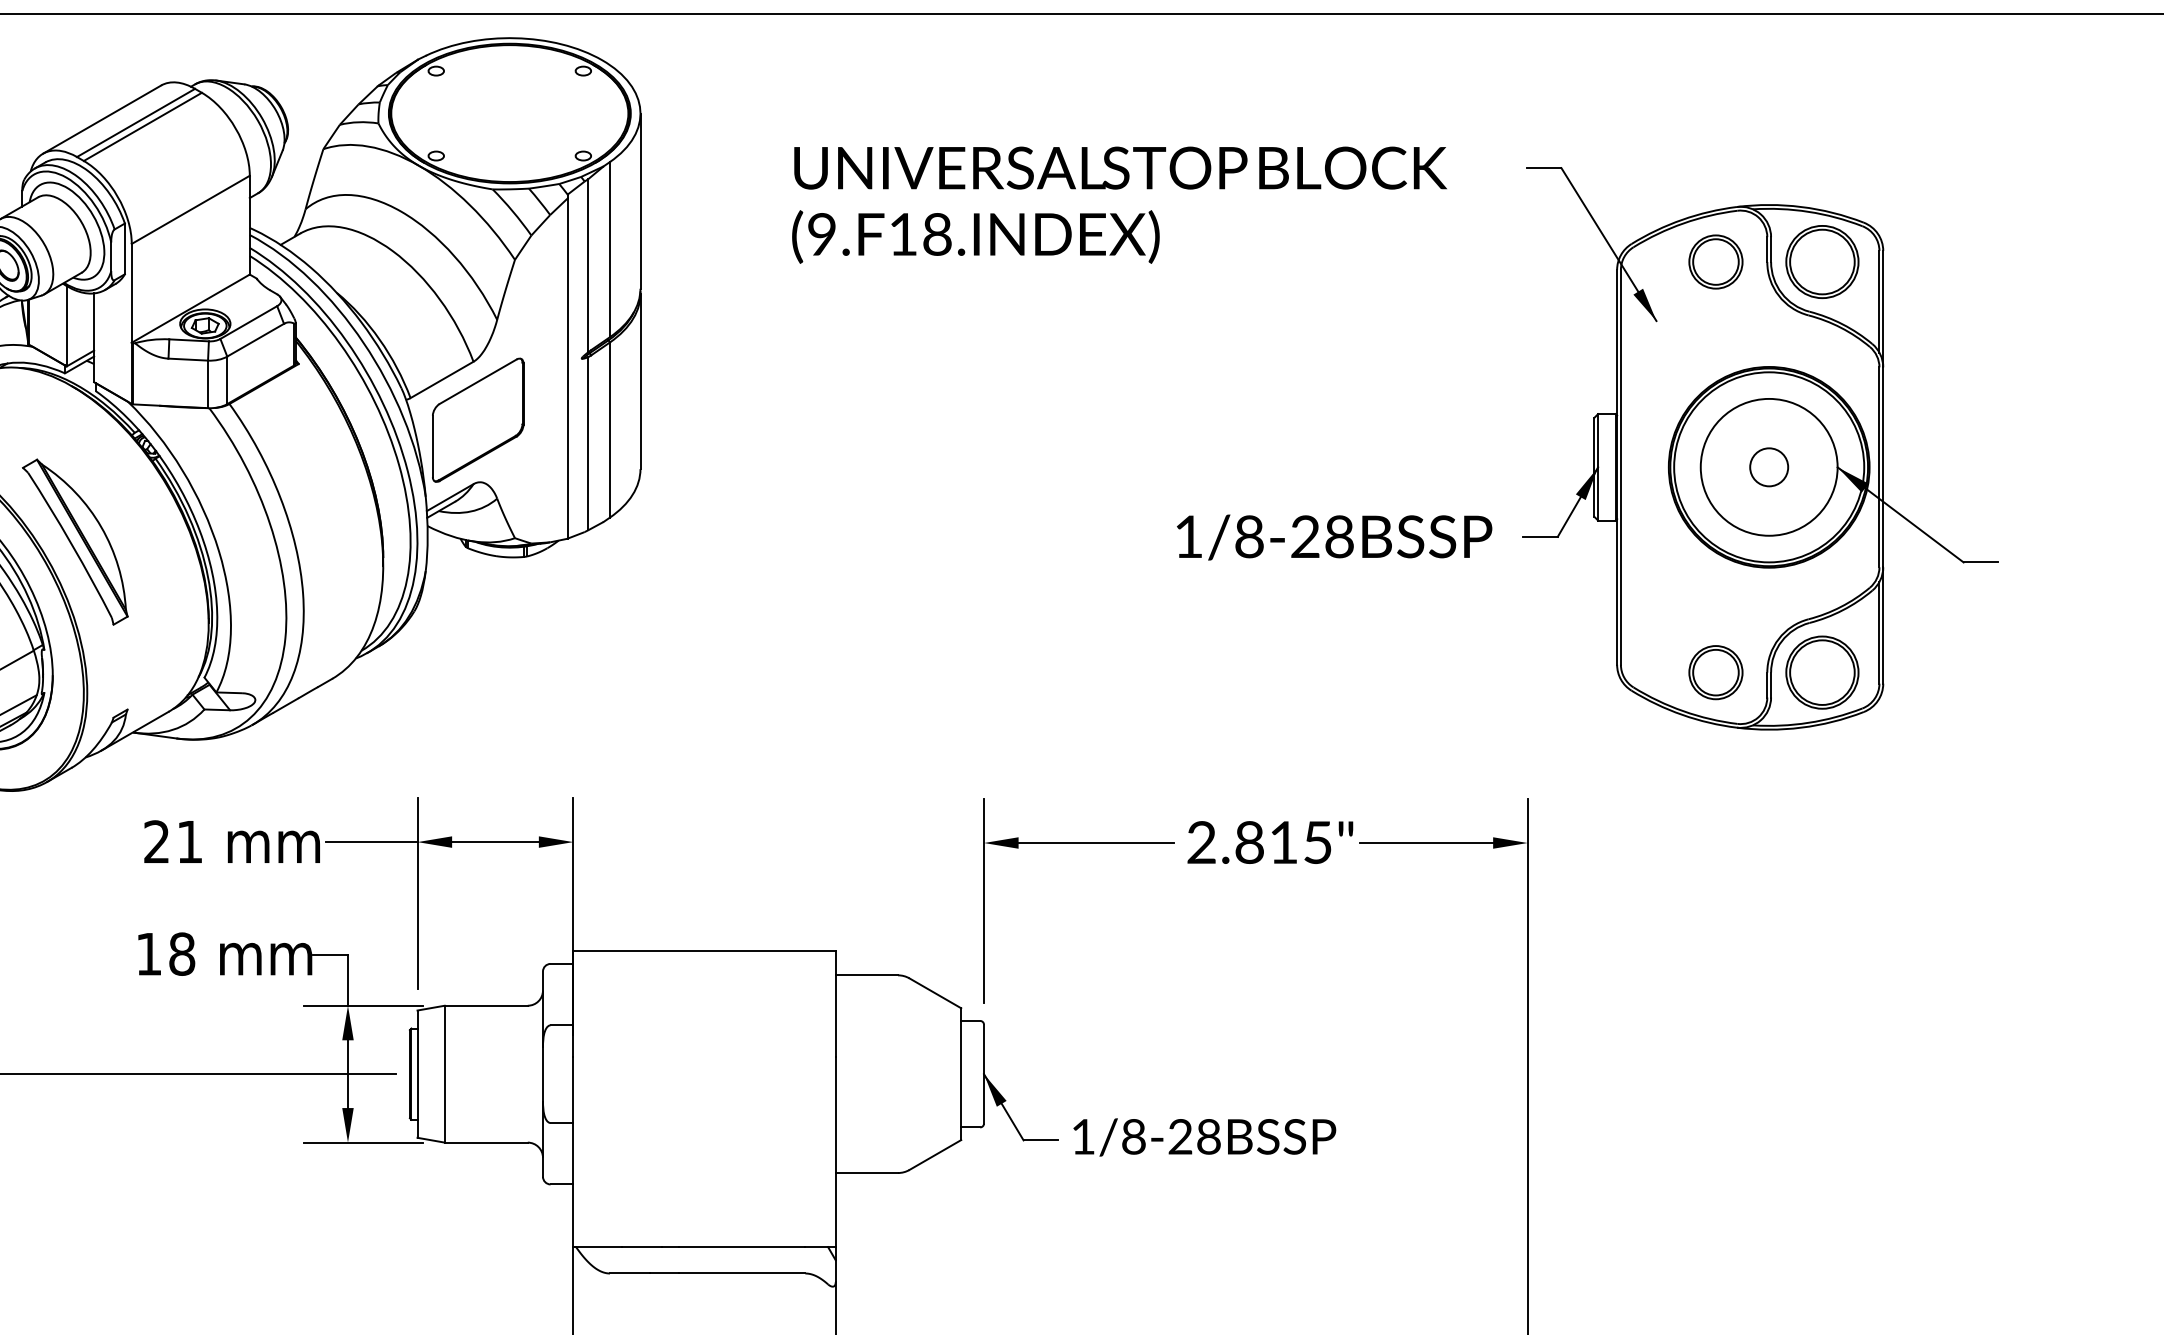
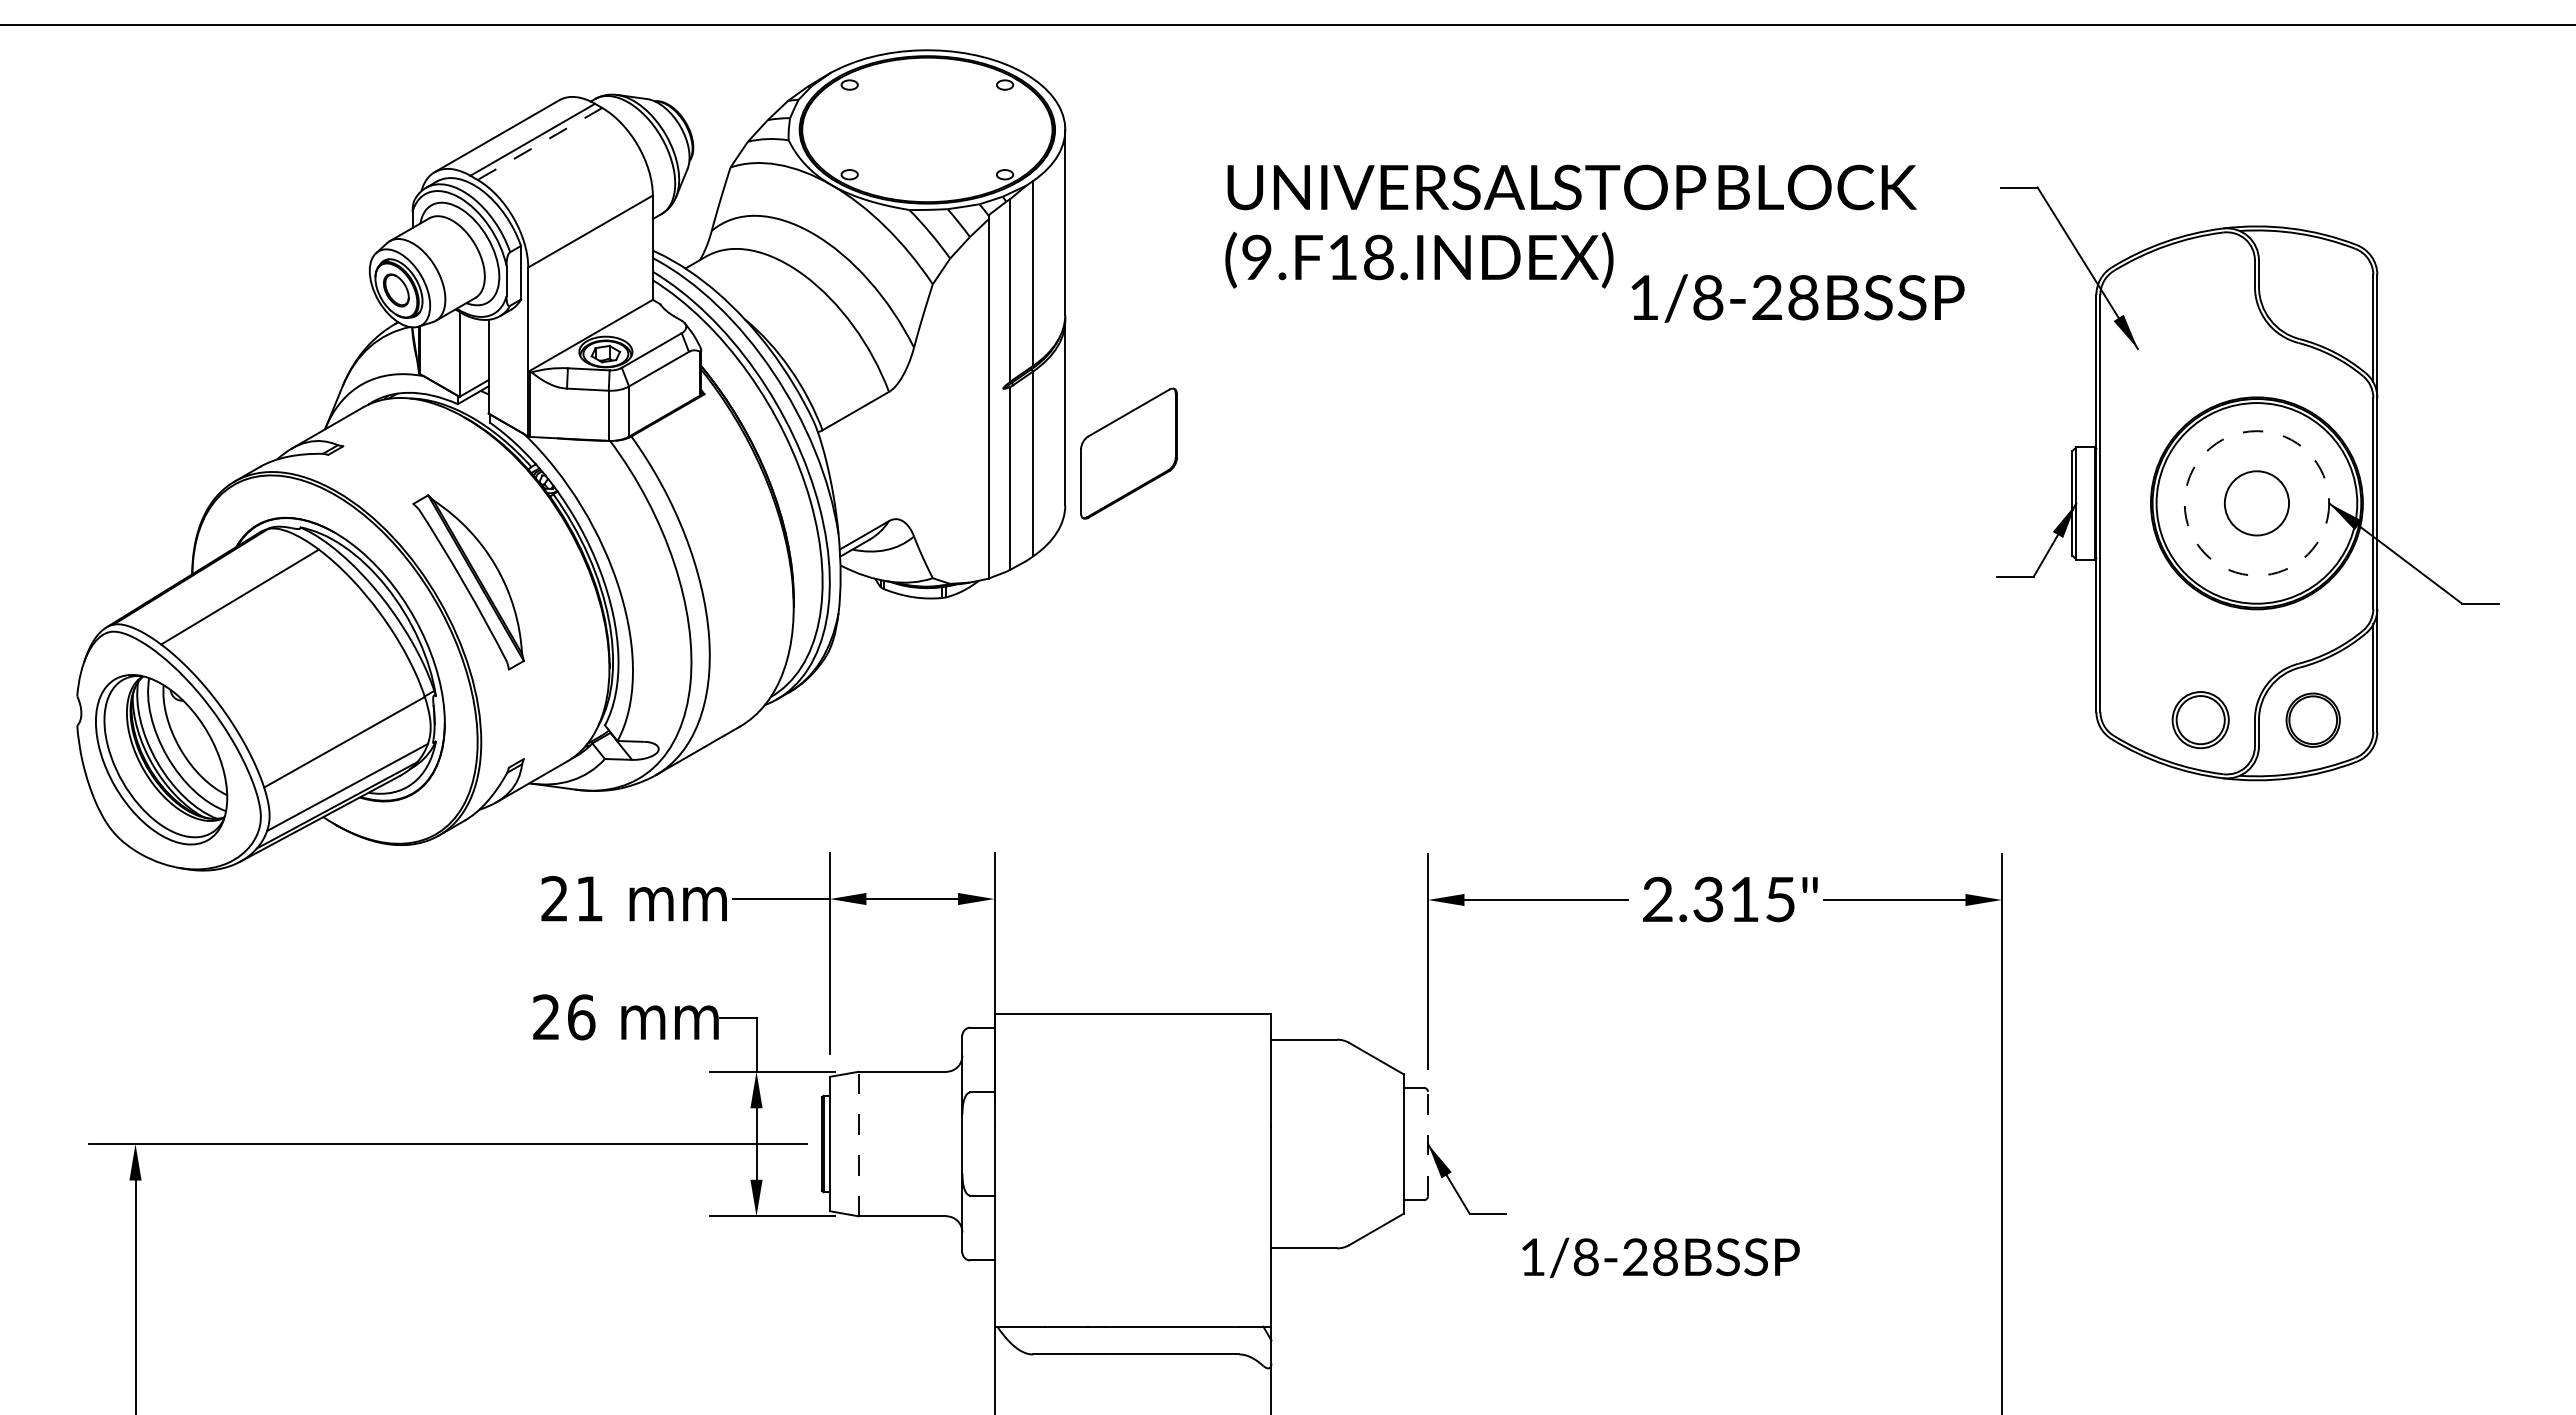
line: (142, 126) -> (539, 143), solid -> dashed
part: (1715, 261) -> (2200, 286), removed
part: (1822, 261) -> (2313, 286), removed
part: (477, 420) -> (1128, 453), moved
circle: (1768, 467) -> (2256, 503), size x1.6
circle: (1768, 467) -> (2256, 503), solid -> dashed
text: (1334, 537) -> (1797, 298), moved
part: (1822, 672) -> (2313, 720), size x0.7
text: (1249, 842) -> (1708, 899), 2.815" -> 2.315"
text: (166, 954) -> (564, 1017), 18 -> 26
line: (444, 1073) -> (858, 1143), solid -> dashed
line: (983, 1073) -> (1427, 1143), solid -> dashed
text: (1204, 1137) -> (1660, 1257), moved

